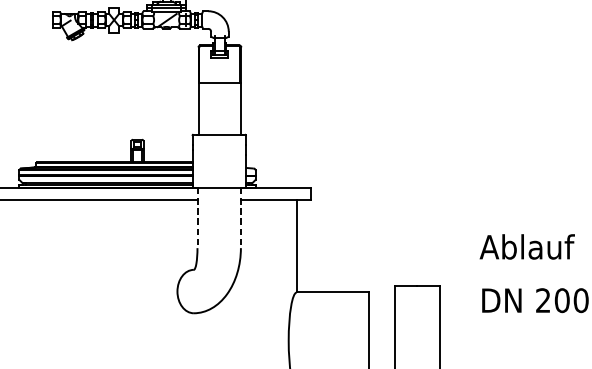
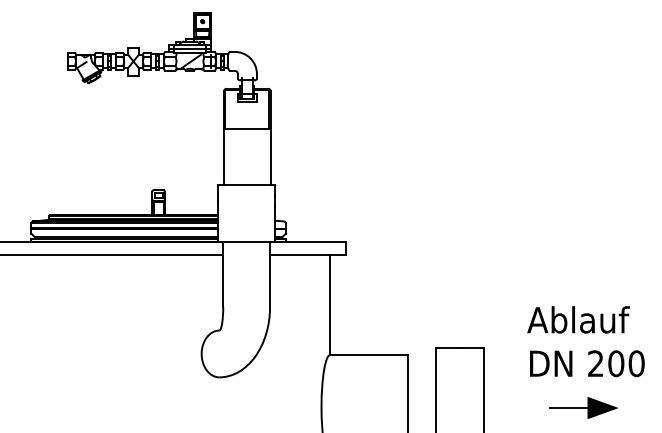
line: (197, 218) -> (223, 275), dashed -> solid
line: (241, 218) -> (270, 275), dashed -> solid
text: (527, 246) -> (578, 319), moved
part: (531, 341) -> (583, 407), added

